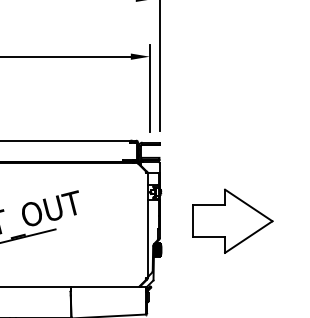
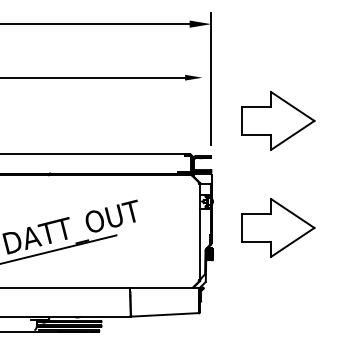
line: (149, 88) -> (202, 106), removed
part: (233, 103) -> (278, 120), added

